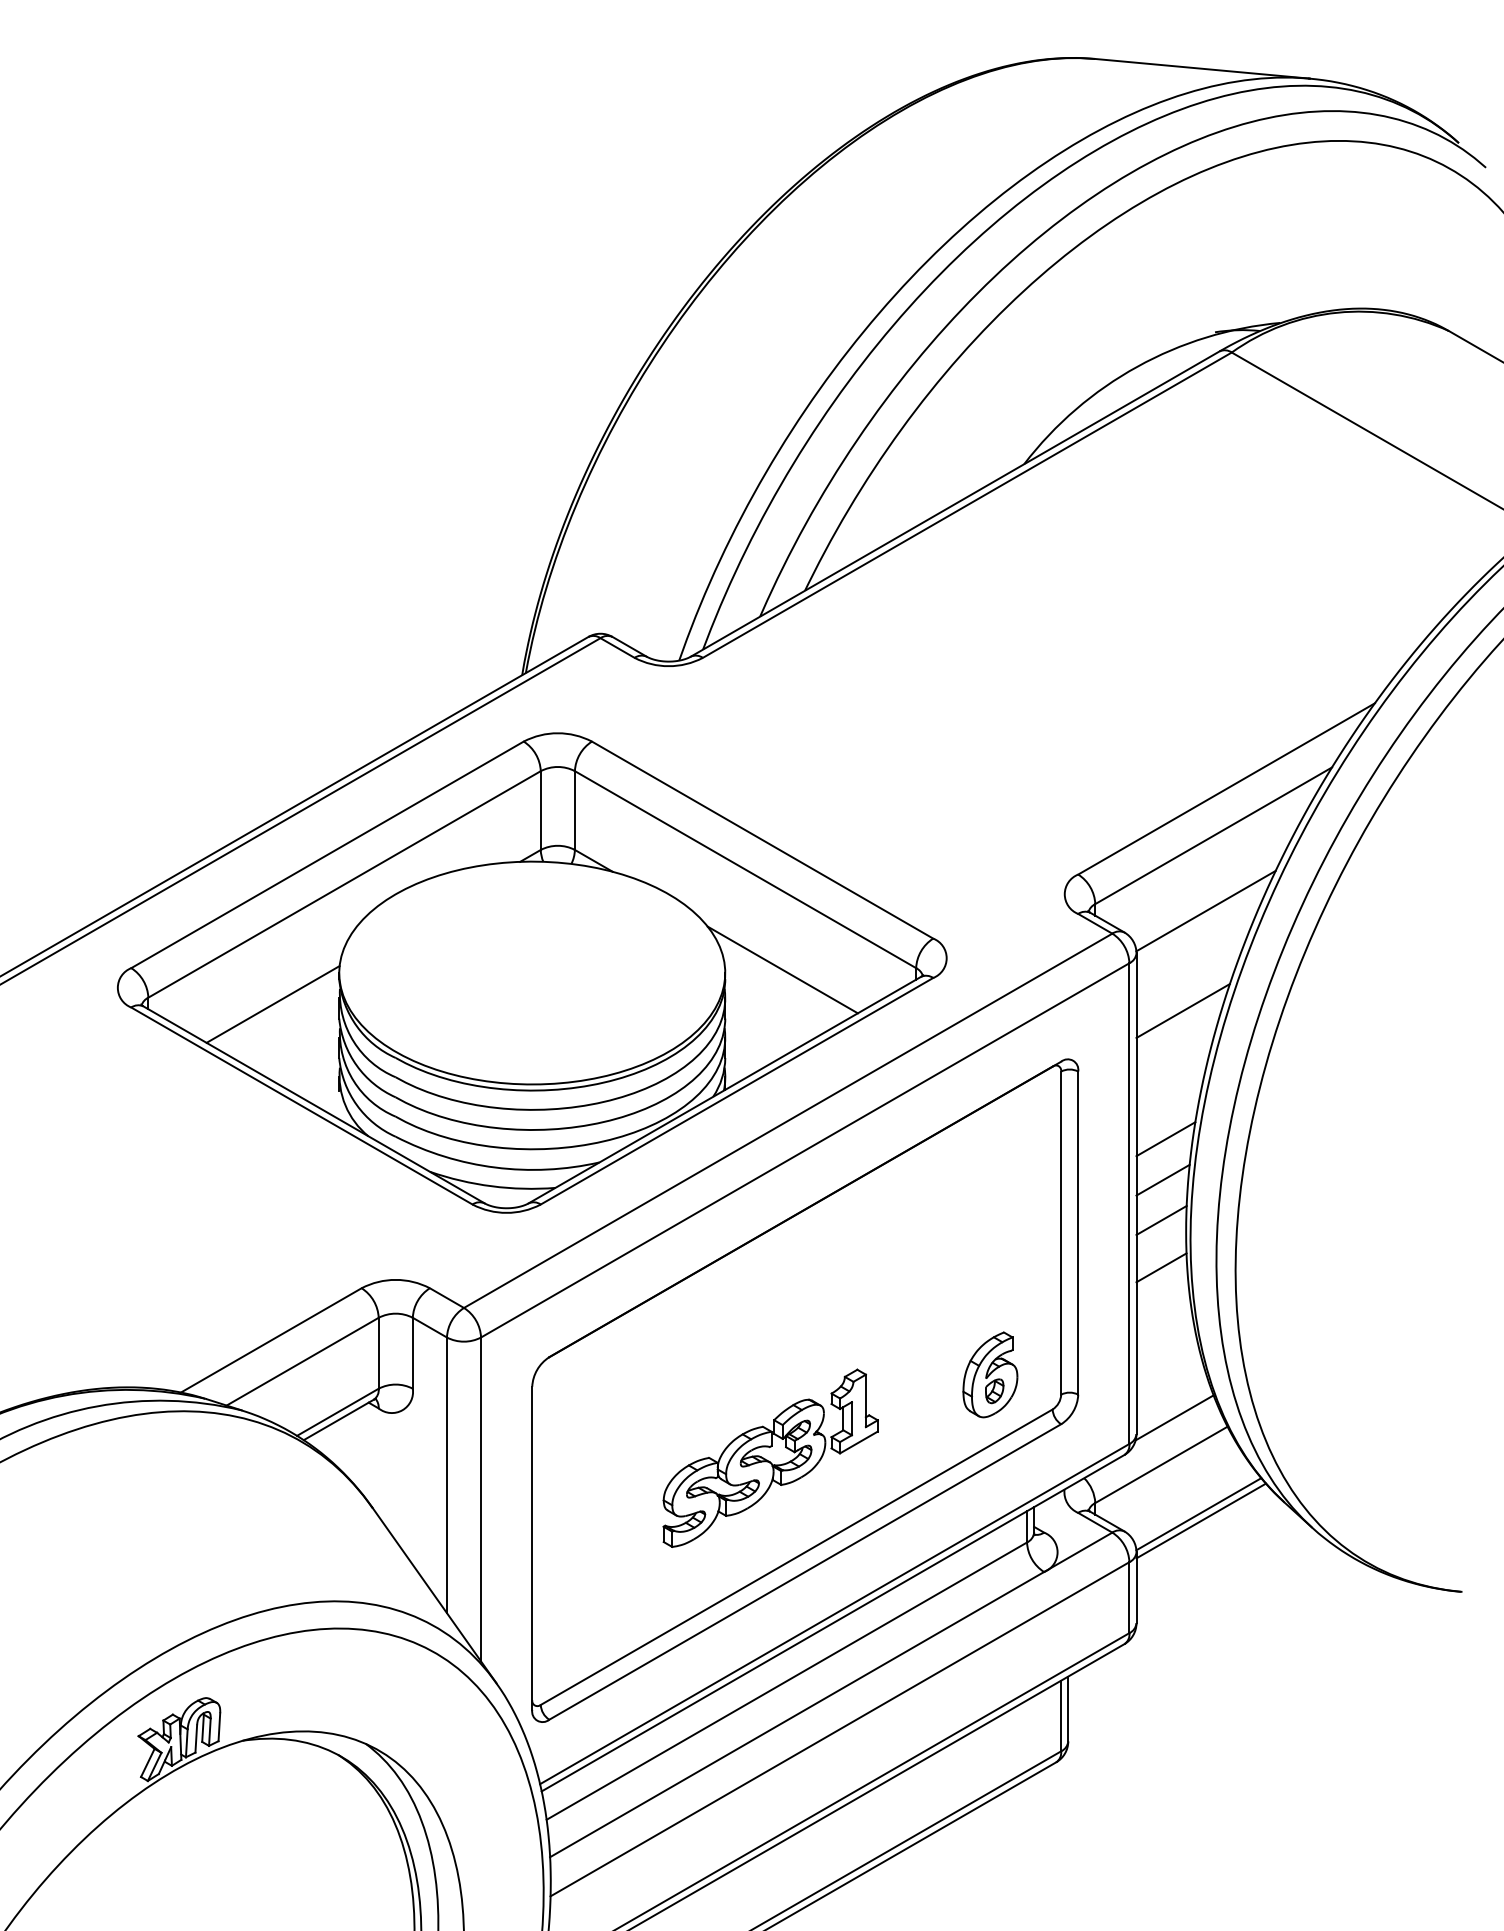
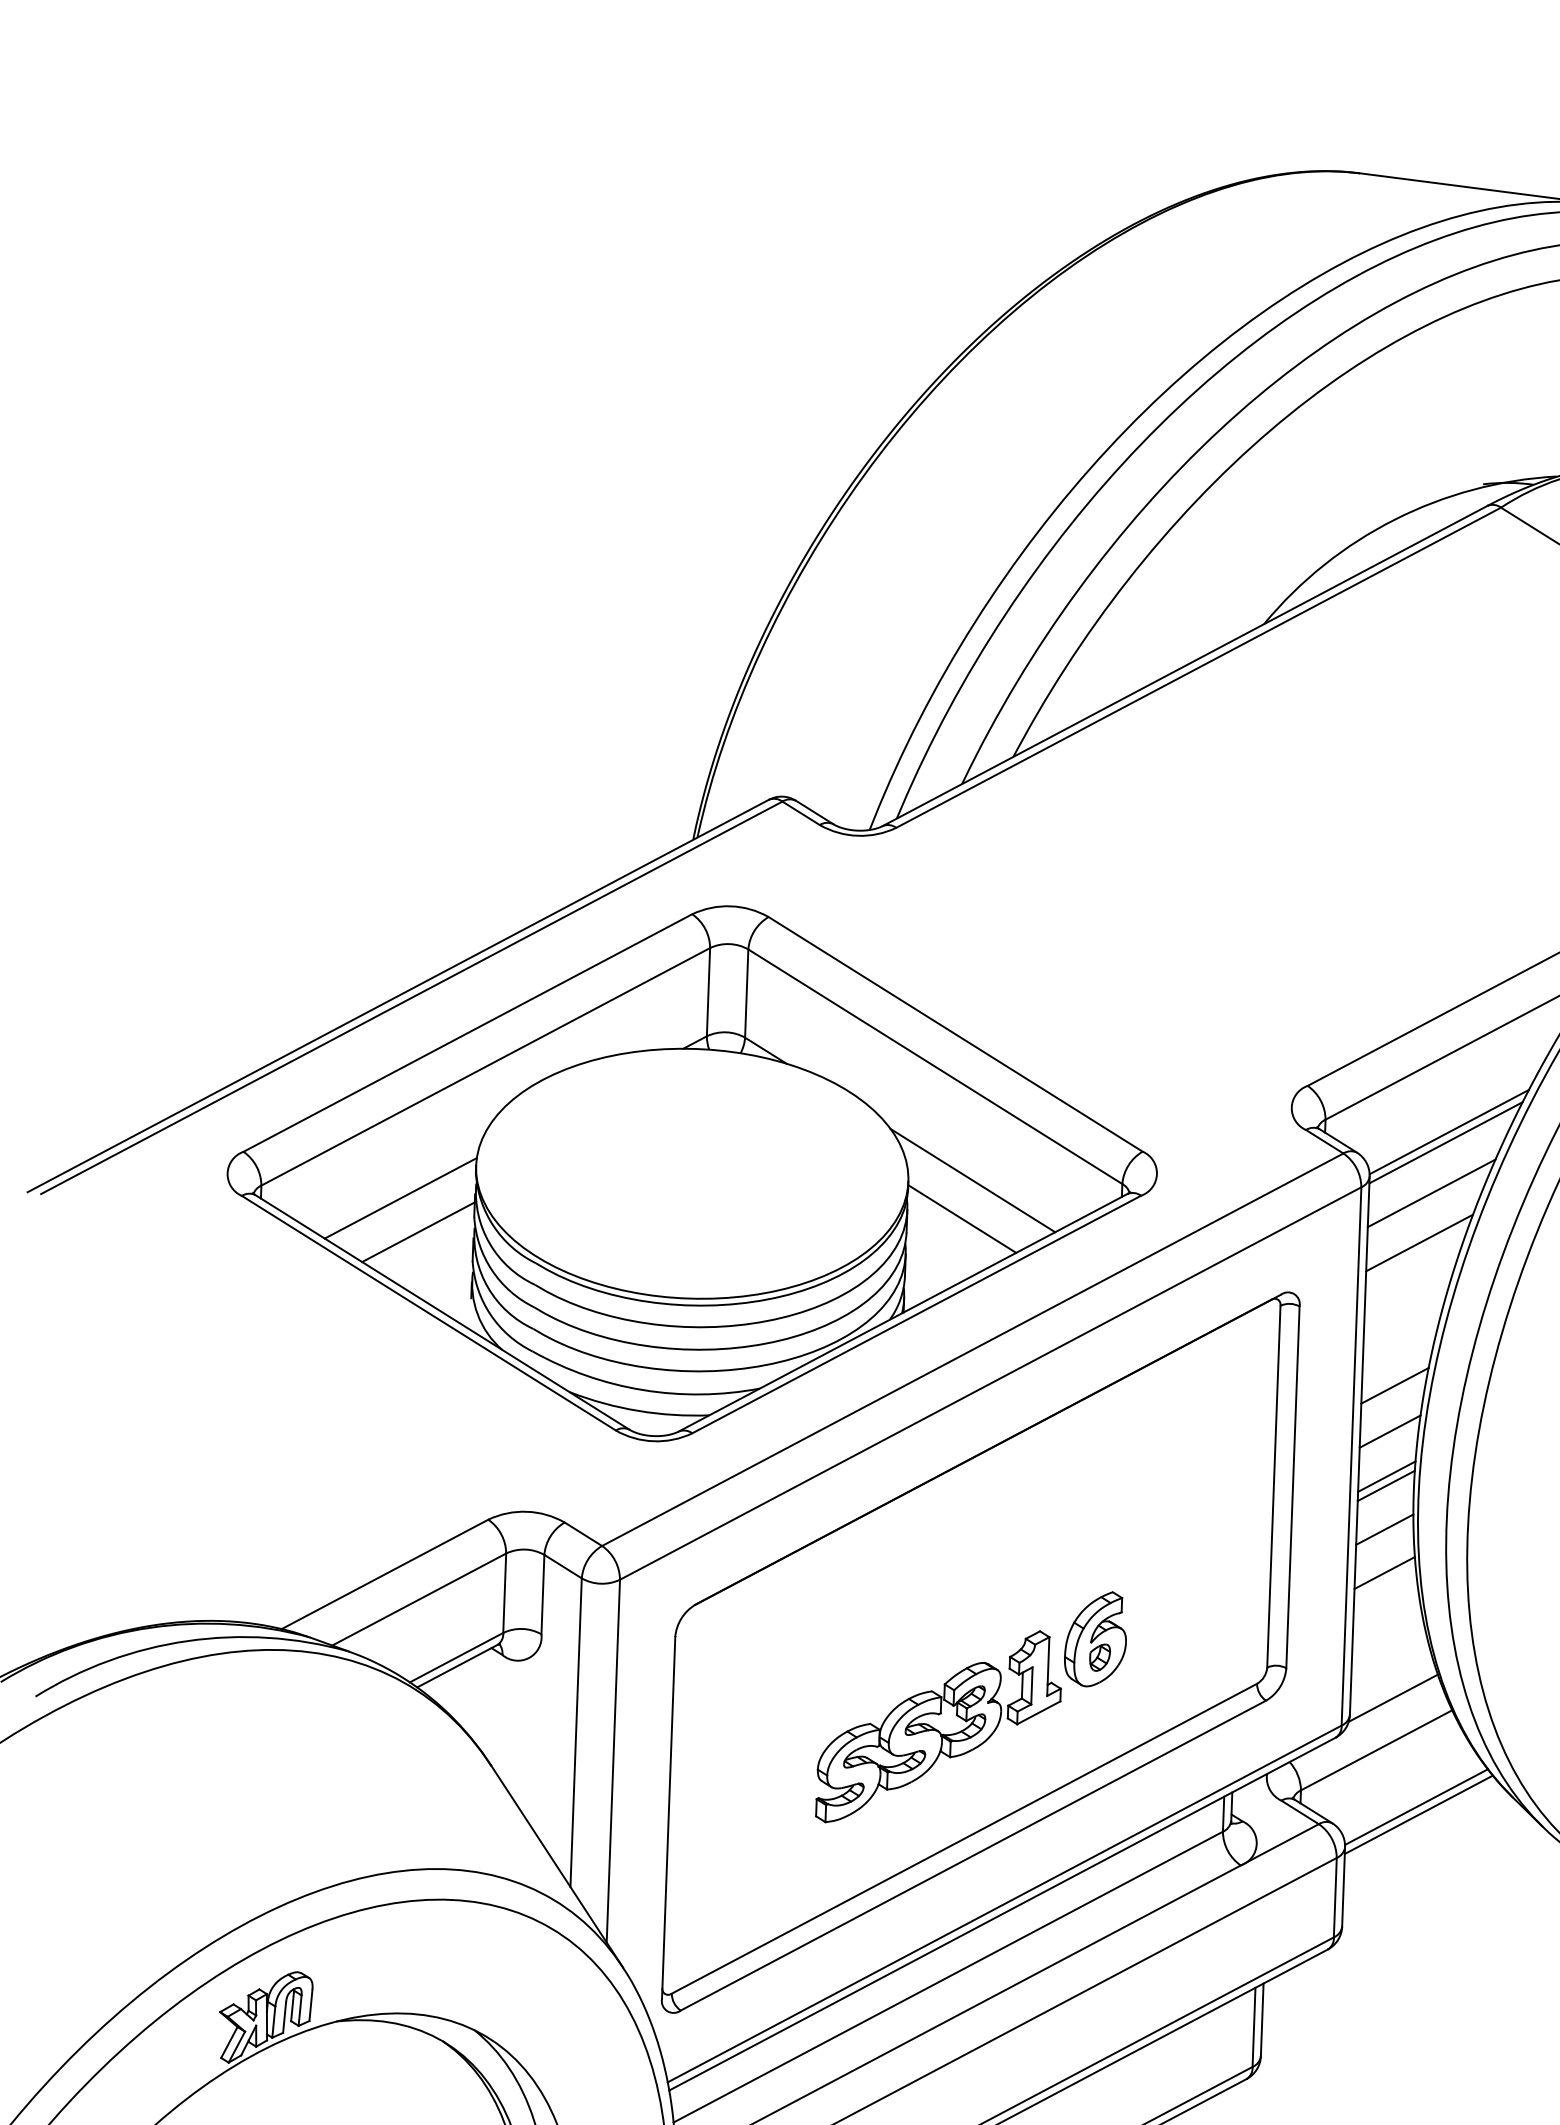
line: (1203, 920) -> (1446, 1142), added
line: (1192, 966) -> (1431, 1193), added
line: (774, 1004) -> (962, 1218), added
line: (289, 1033) -> (417, 1231), added
line: (1161, 1228) -> (1386, 1485), added
line: (1162, 1306) -> (1384, 1573), added
part: (990, 1374) -> (1095, 1638), moved

